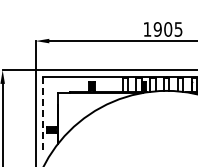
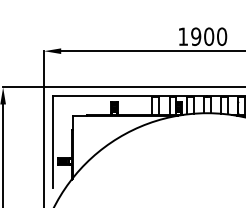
text: (178, 29) -> (221, 36), 1905 -> 1900
line: (42, 114) -> (52, 142), dashed -> solid

